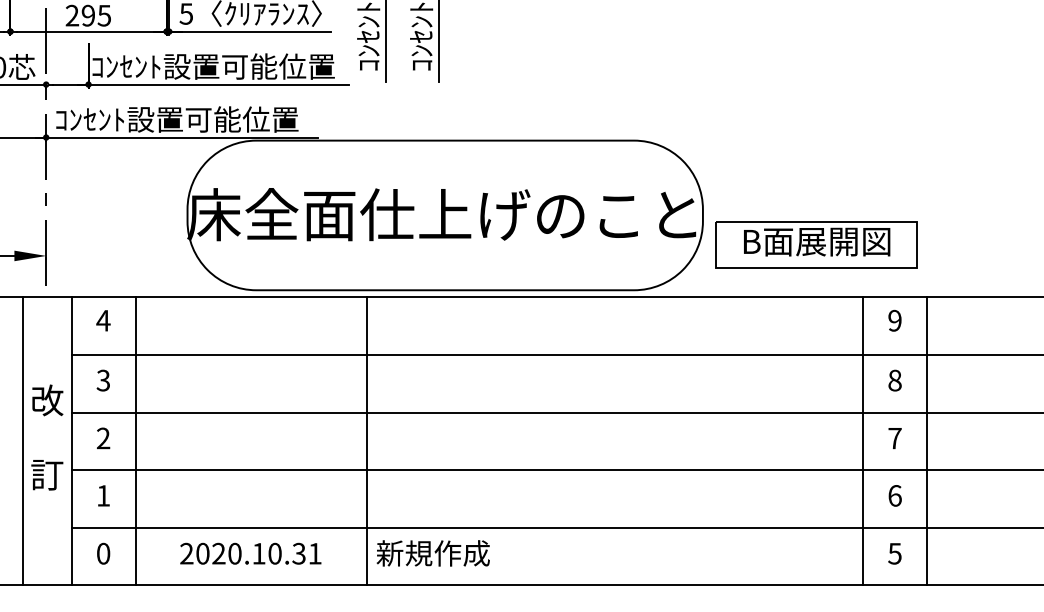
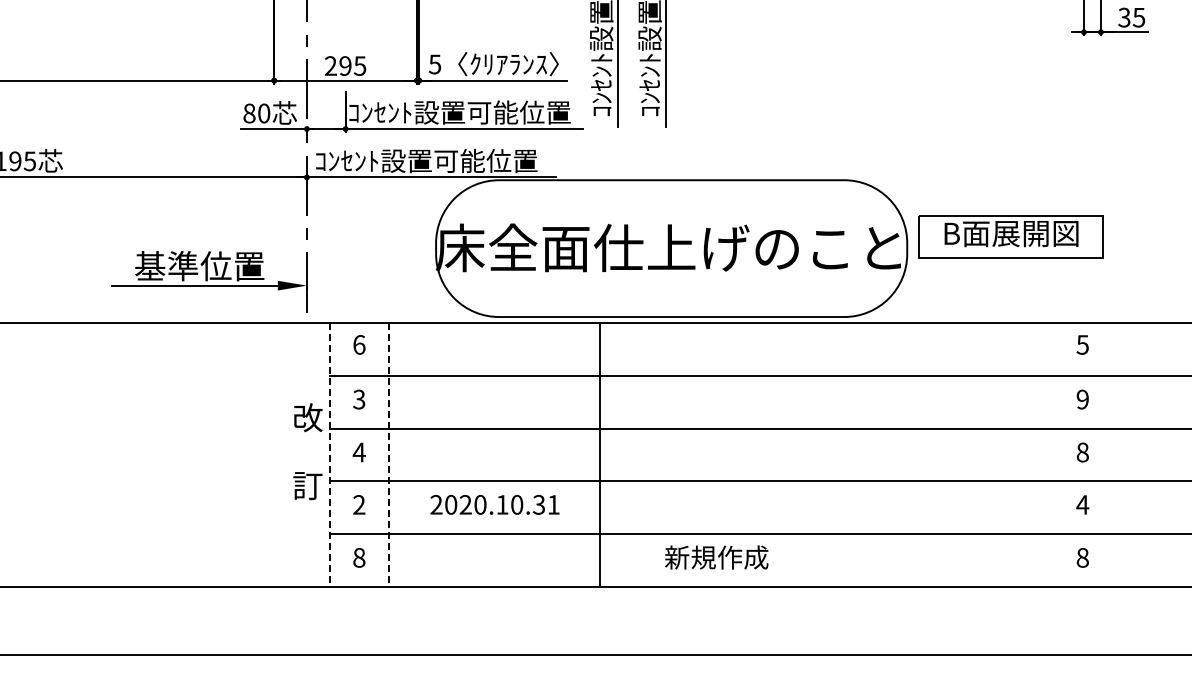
part: (815, 244) -> (1010, 236), moved
text: (102, 320) -> (358, 344), 4 -> 6
text: (894, 320) -> (1082, 344), 9 -> 5
text: (894, 380) -> (1082, 399), 8 -> 9
text: (102, 438) -> (358, 452), 2 -> 4
text: (894, 438) -> (1082, 452), 7 -> 8
line: (22, 440) -> (285, 454), removed
line: (862, 440) -> (1053, 454), removed
line: (927, 440) -> (1112, 454), removed
line: (72, 441) -> (330, 455), solid -> dashed
line: (135, 441) -> (388, 455), solid -> dashed
text: (103, 495) -> (359, 504), 1 -> 2
text: (894, 495) -> (1082, 504), 6 -> 4
text: (103, 553) -> (359, 557), 0 -> 8
text: (250, 553) -> (494, 504), moved
text: (433, 553) -> (716, 557), moved
text: (894, 553) -> (1082, 557), 5 -> 8

